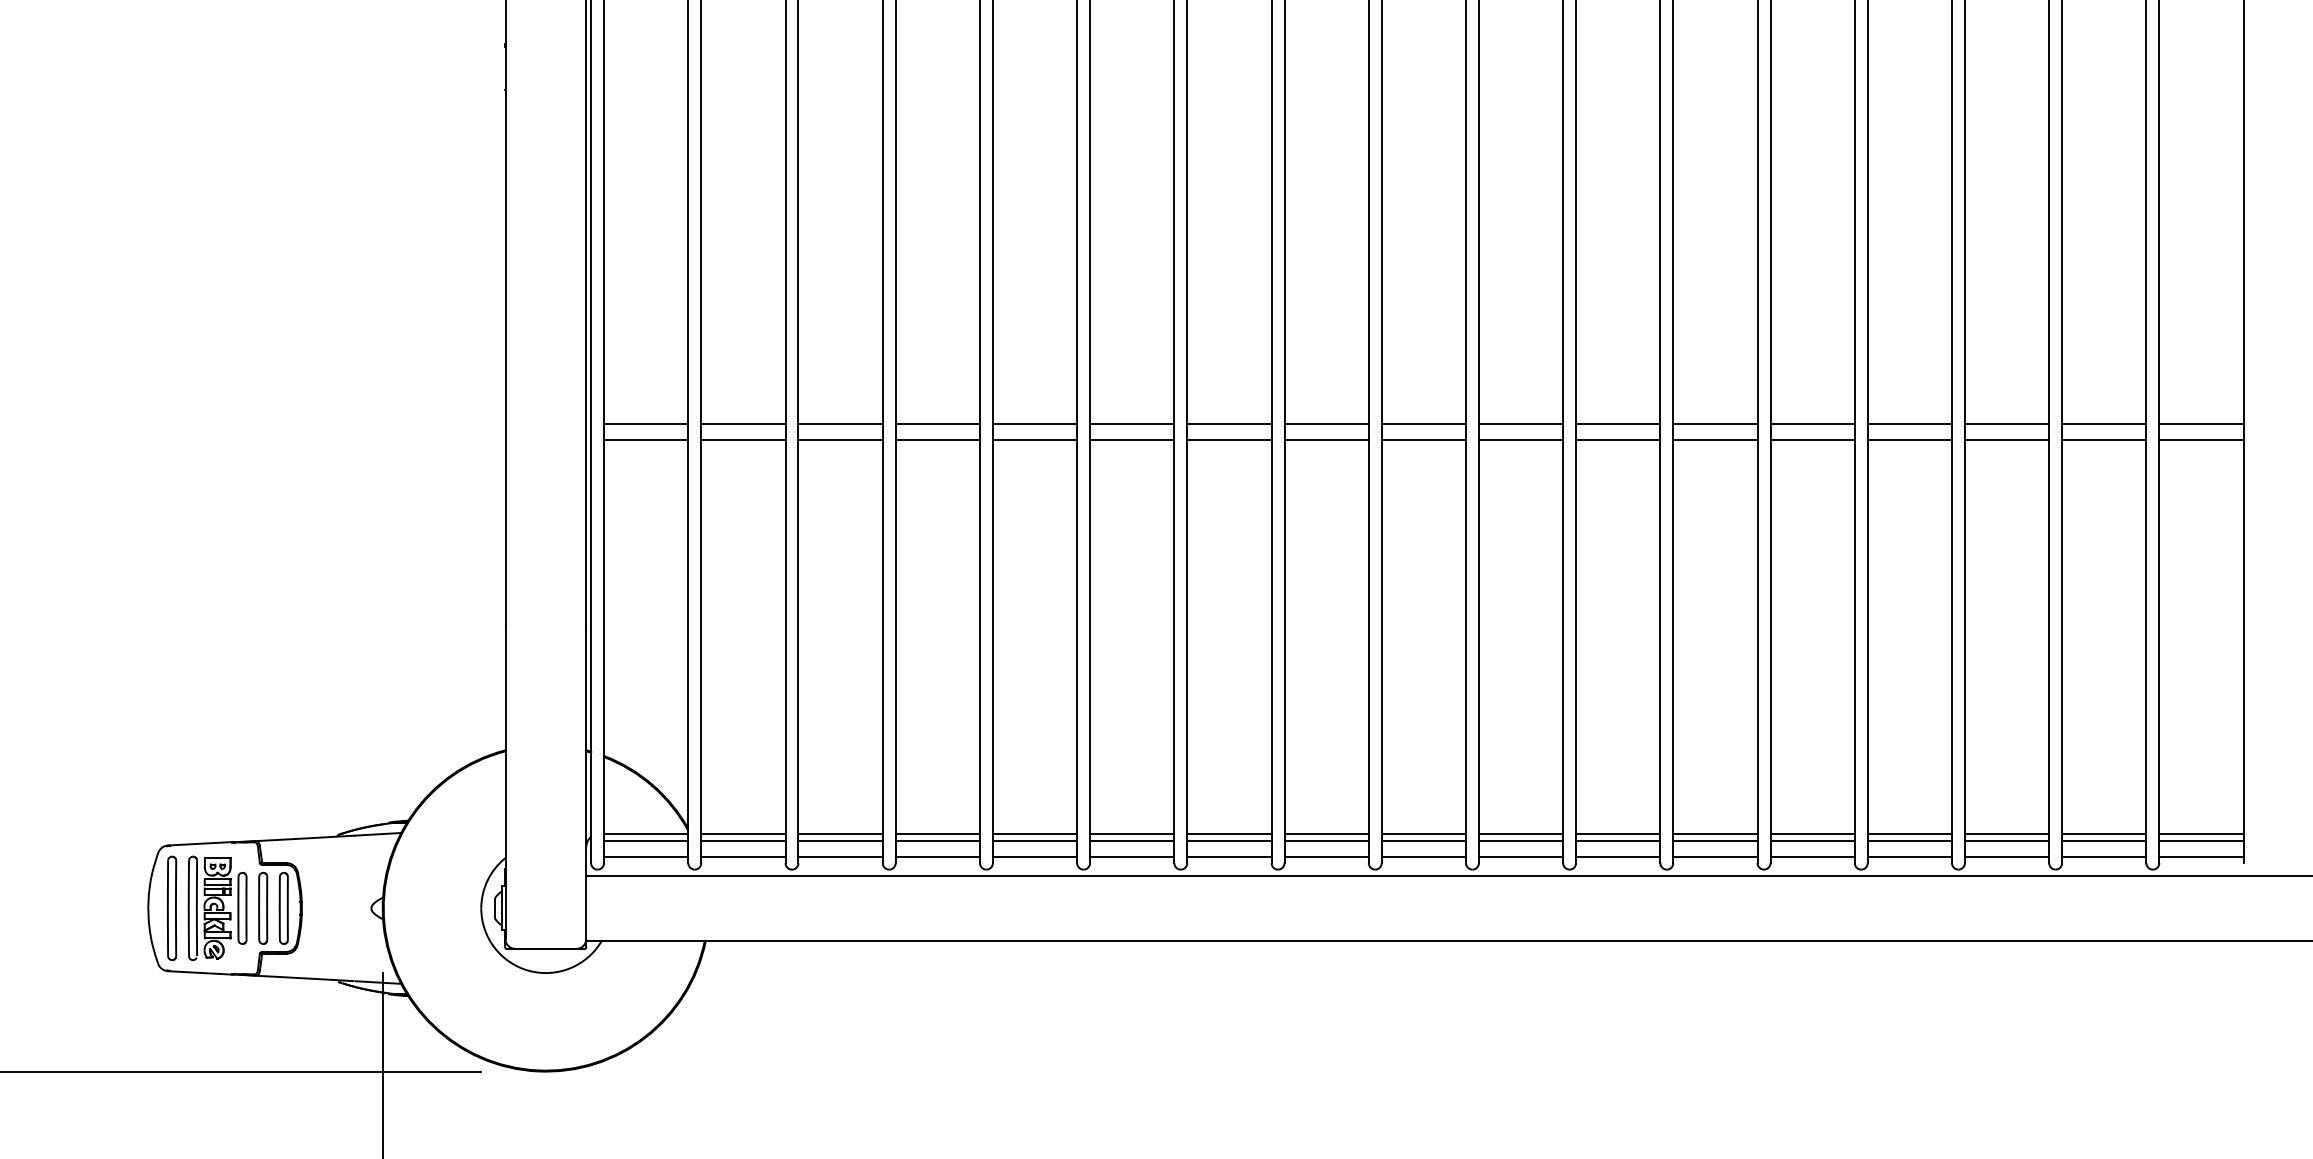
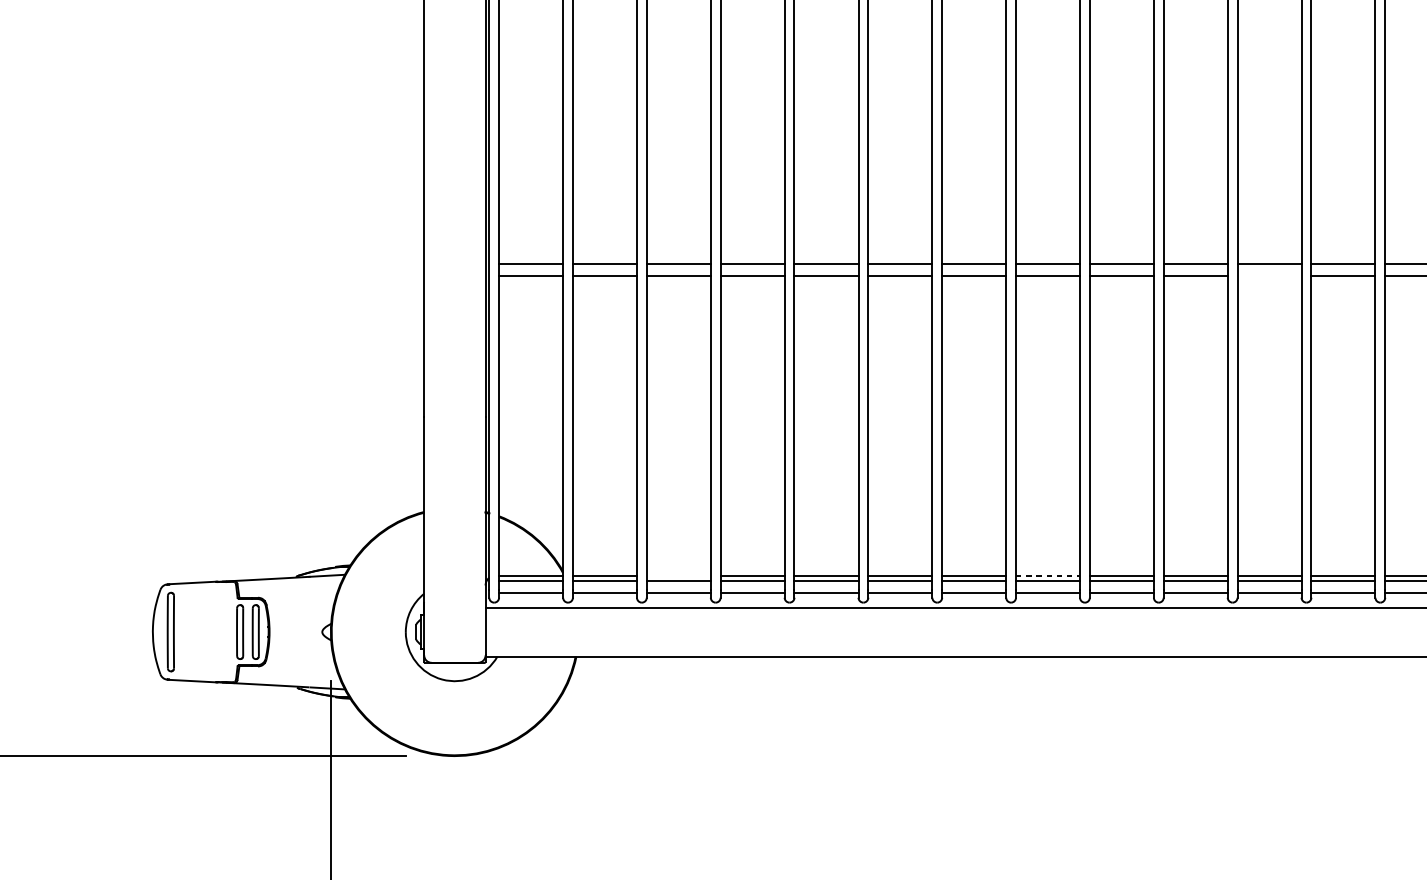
line: (1618, 439) -> (1269, 275), removed
line: (840, 834) -> (678, 575), removed
line: (1327, 834) -> (1048, 575), solid -> dashed
part: (217, 907) -> (205, 631), removed

